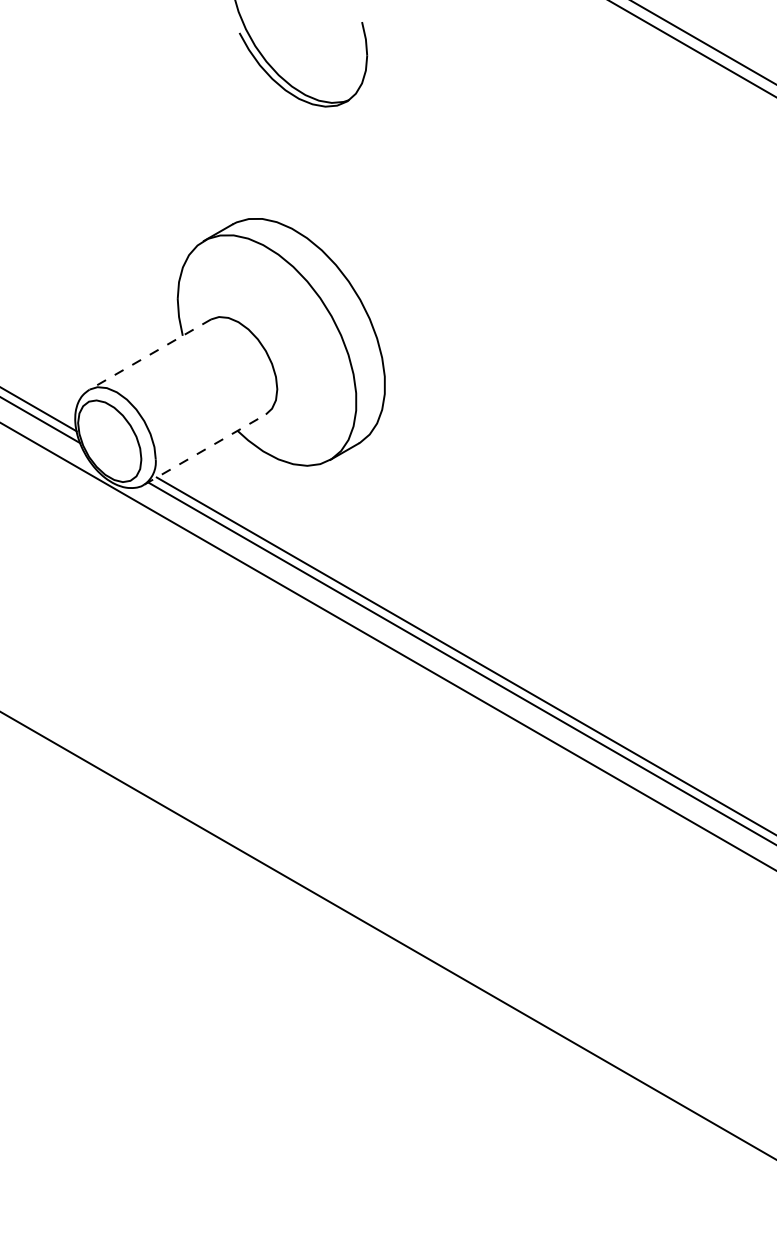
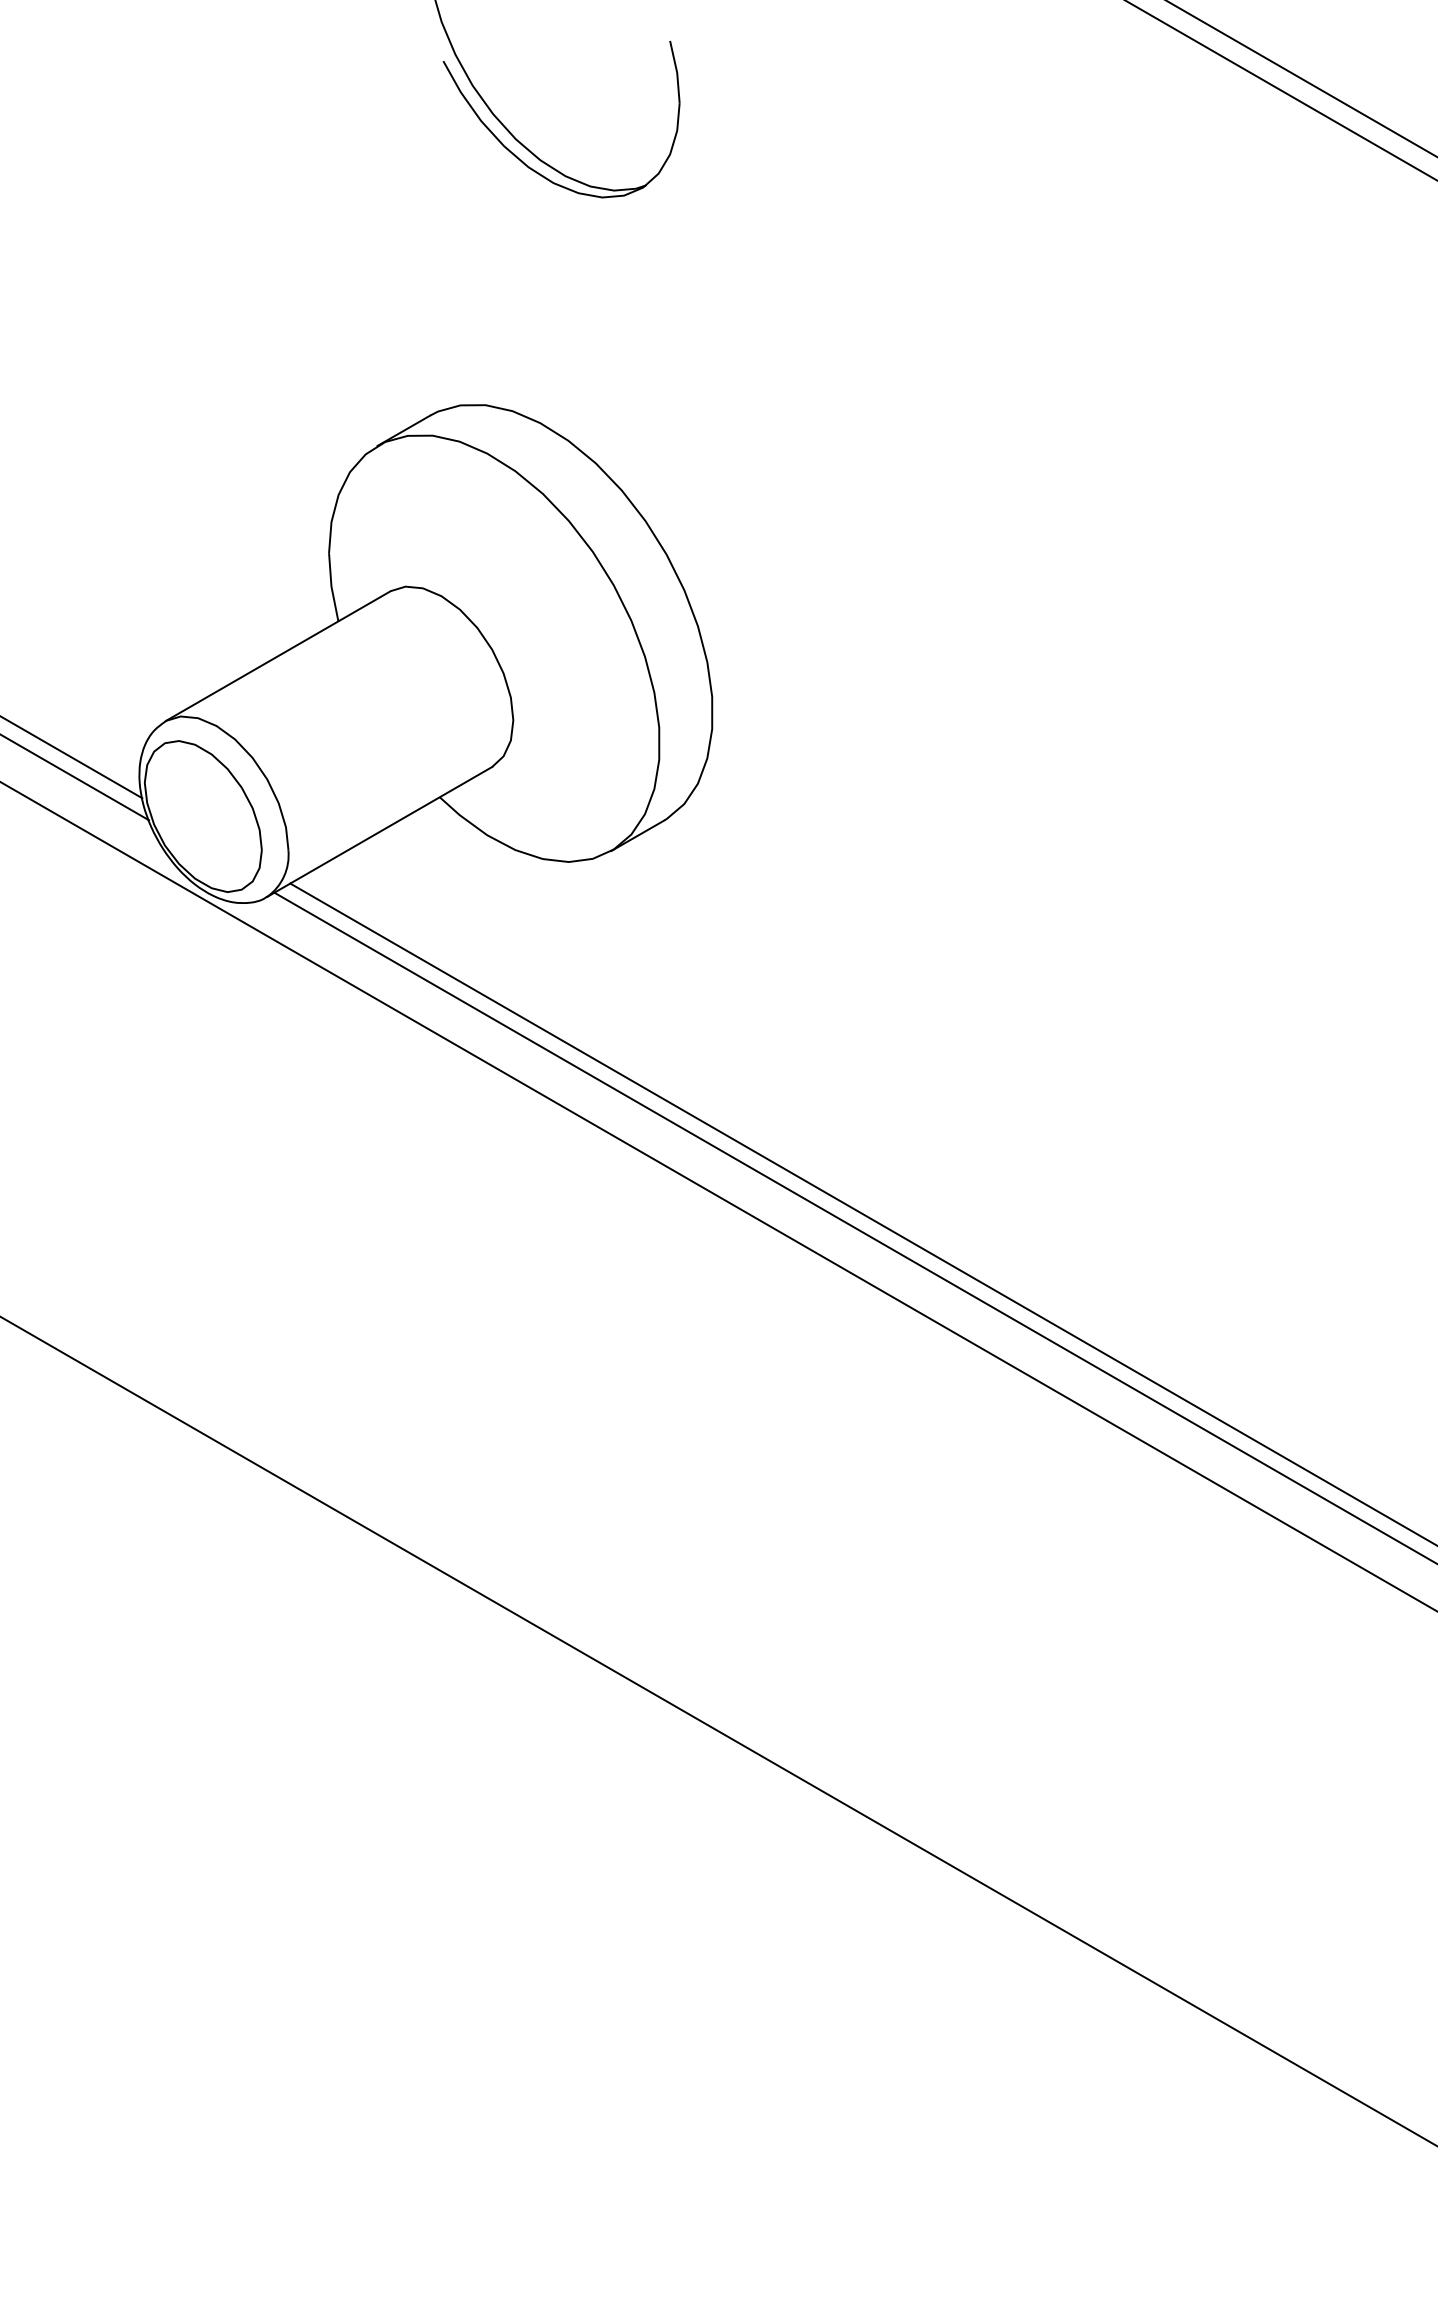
line: (149, 354) -> (276, 655), dashed -> solid
line: (205, 449) -> (380, 831), dashed -> solid

